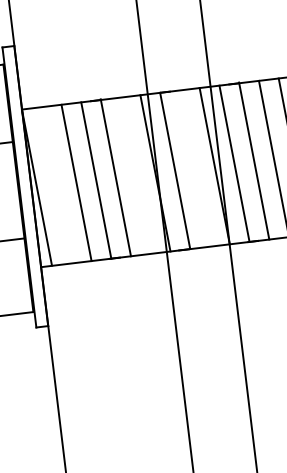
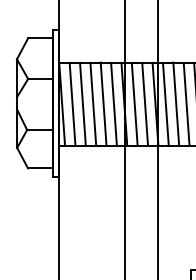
line: (195, 167) -> (145, 103), added
line: (134, 174) -> (113, 103), added
line: (56, 183) -> (72, 103), added

